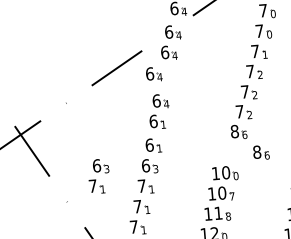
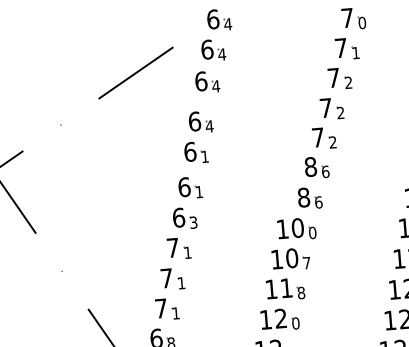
part: (154, 74) -> (207, 82), moved
part: (261, 152) -> (310, 197), moved
part: (98, 176) -> (108, 233), removed

